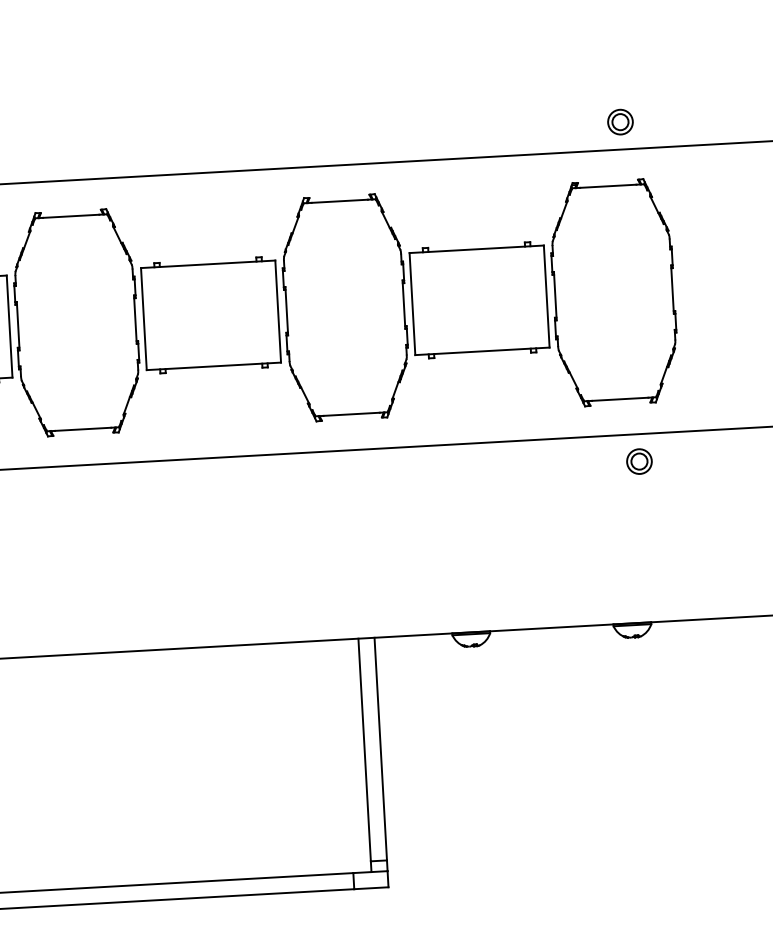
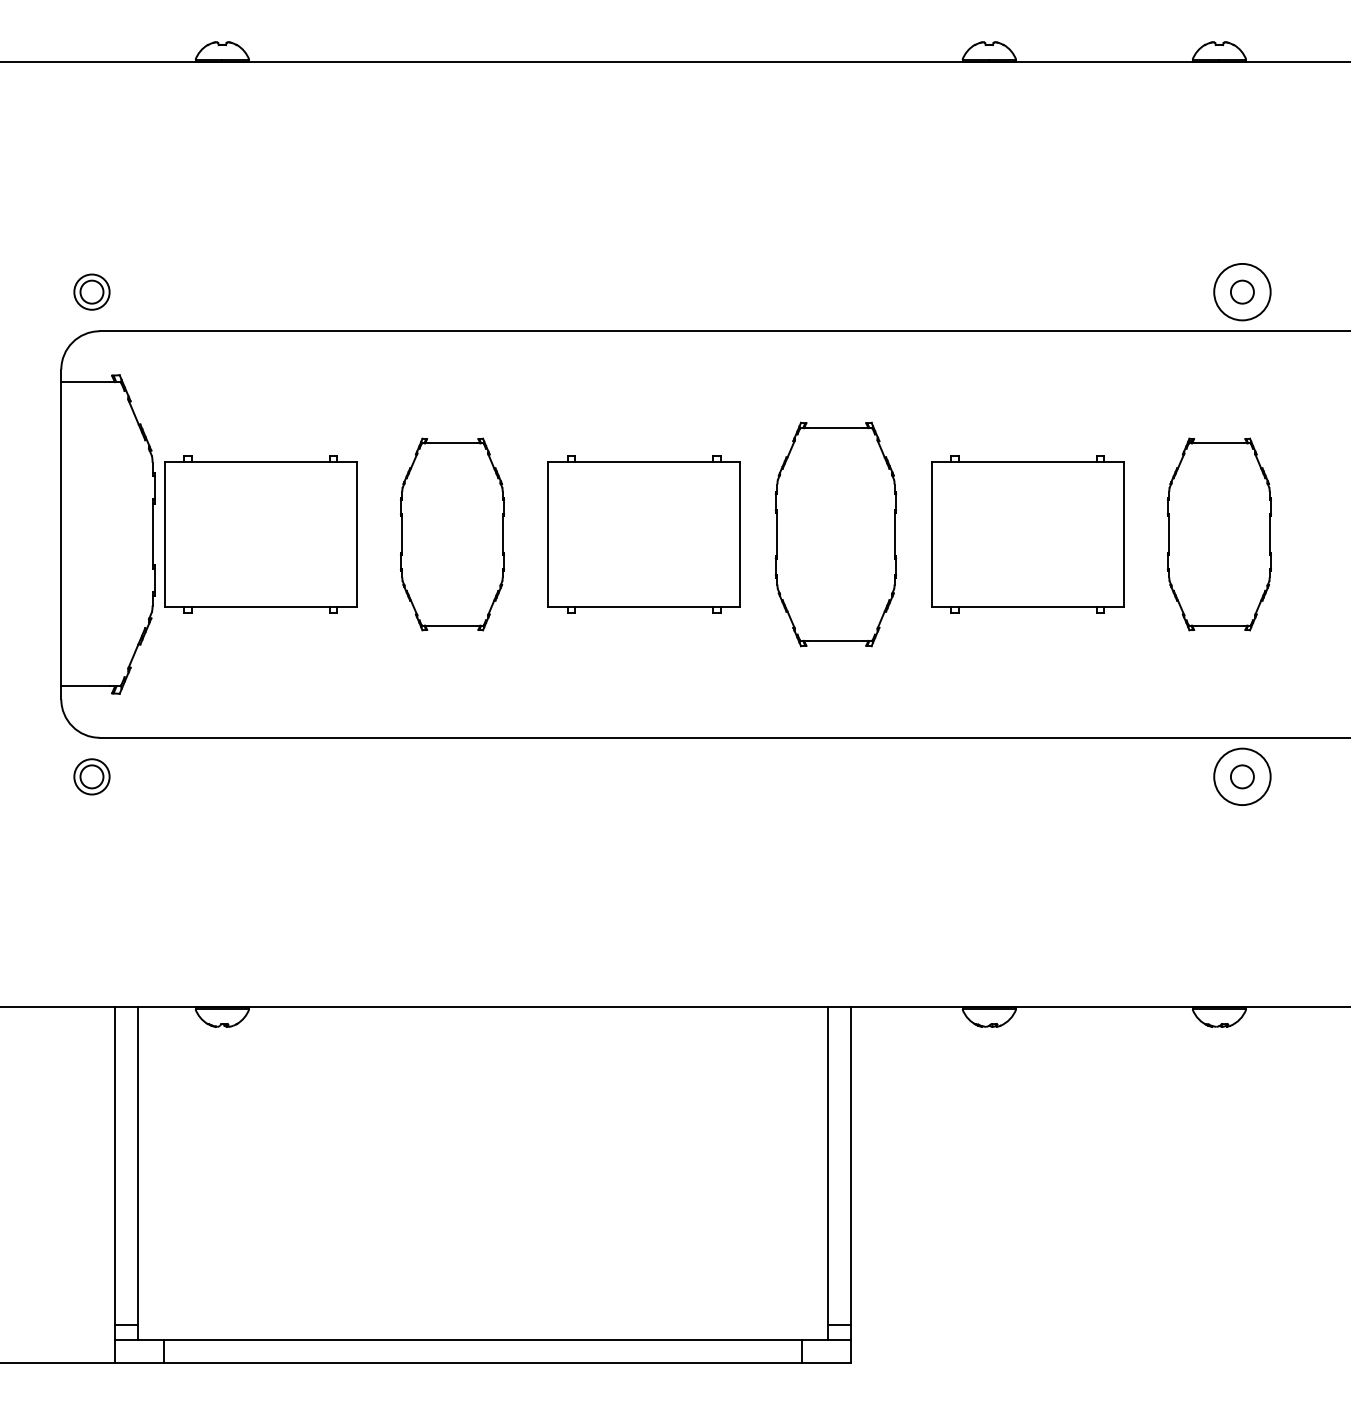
circle: (620, 121) -> (1242, 291), size x1.6
part: (613, 292) -> (1219, 534), size x0.6
part: (345, 307) -> (835, 534), size x0.7
part: (76, 322) -> (452, 534), size x0.6
circle: (639, 461) -> (1242, 776), size x1.6

